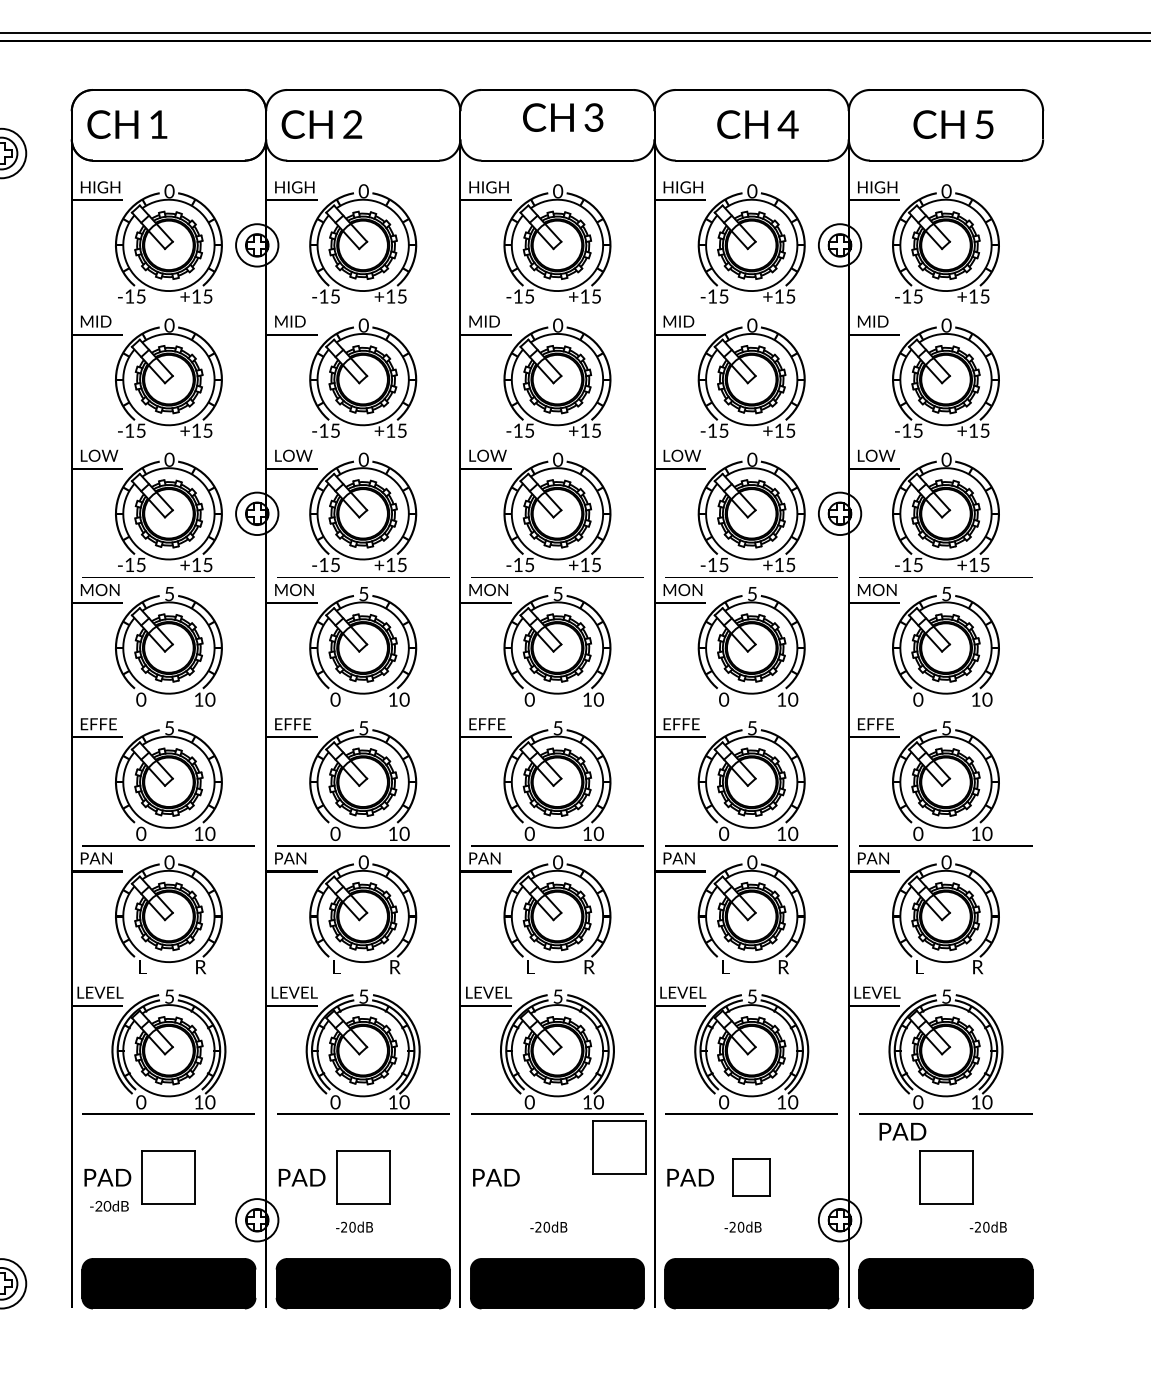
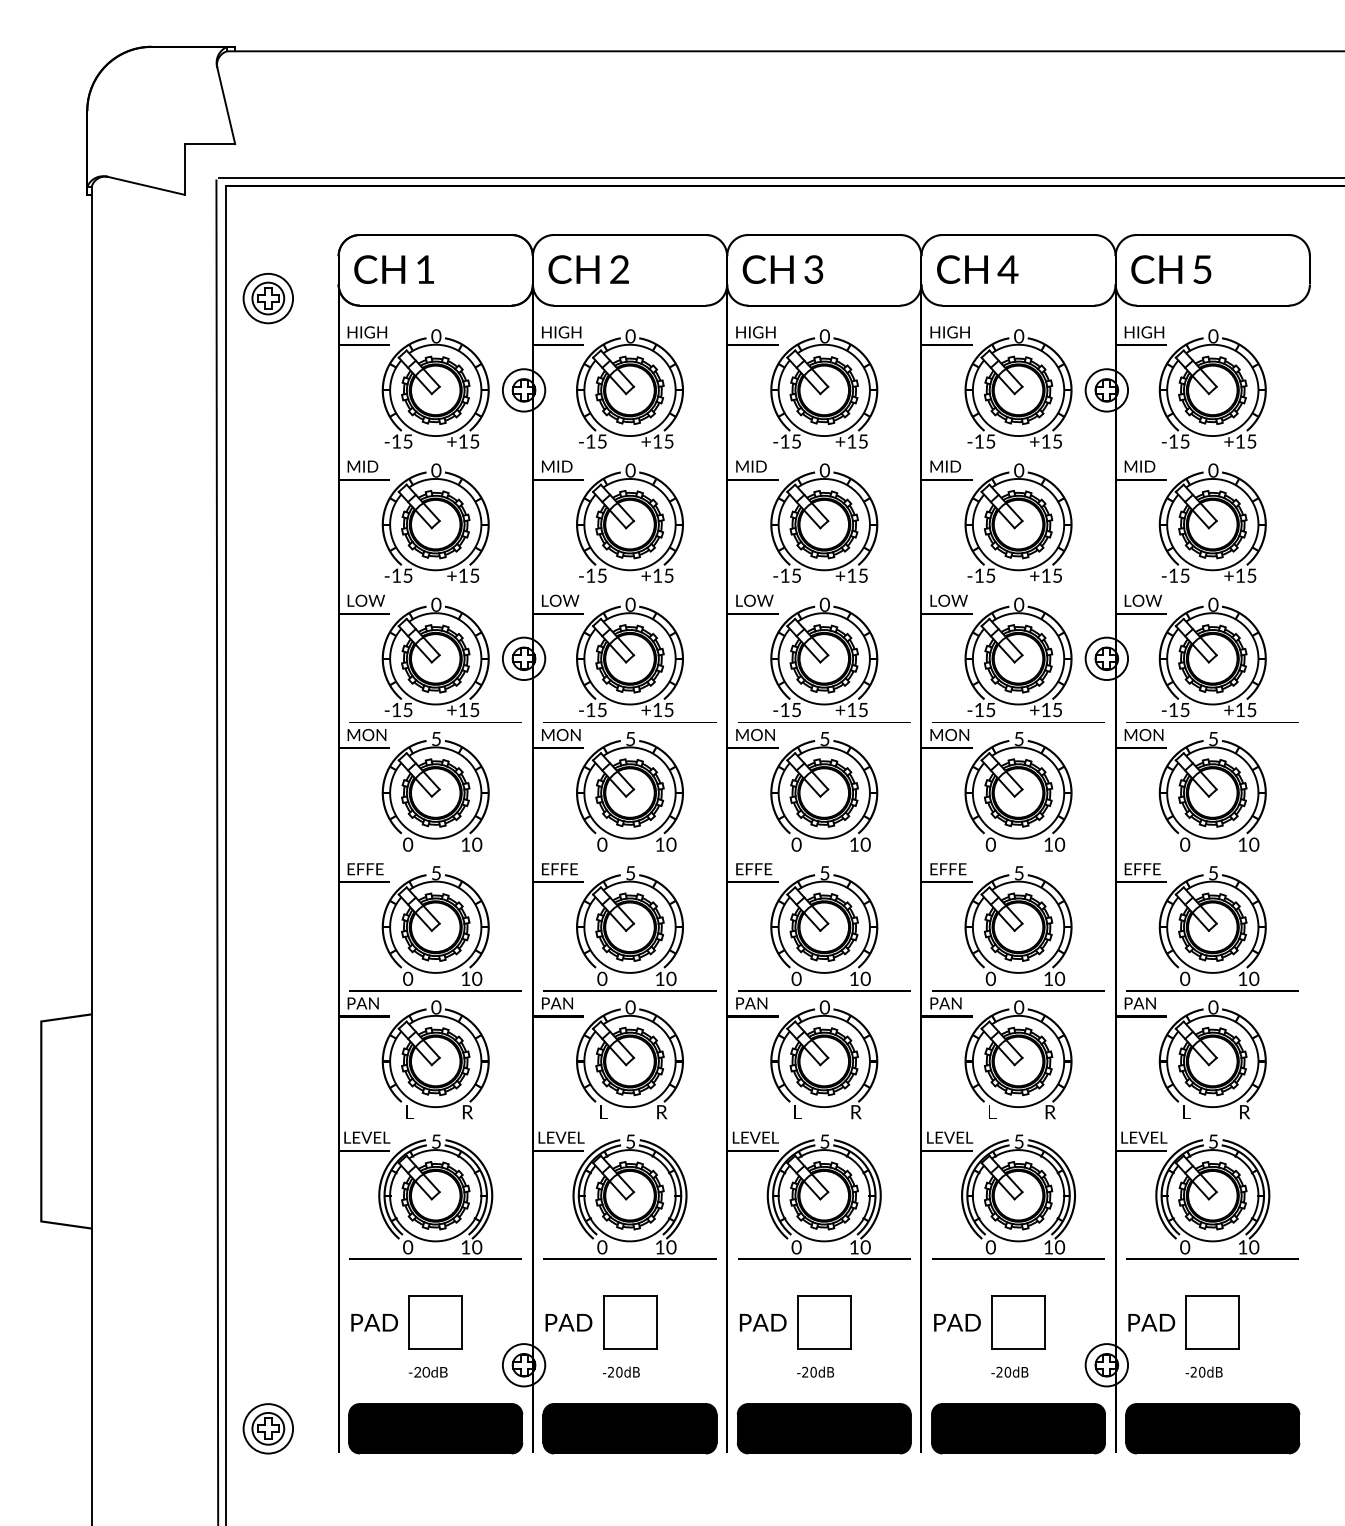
text: (562, 117) -> (782, 269), moved
text: (757, 124) -> (977, 269), moved
text: (953, 124) -> (1171, 269), moved
text: (902, 1131) -> (1151, 1322), moved
part: (619, 1147) -> (824, 1322), moved
part: (751, 1177) -> (1018, 1322), size x1.43
text: (109, 1205) -> (428, 1371), moved
text: (987, 1226) -> (1203, 1371), moved

